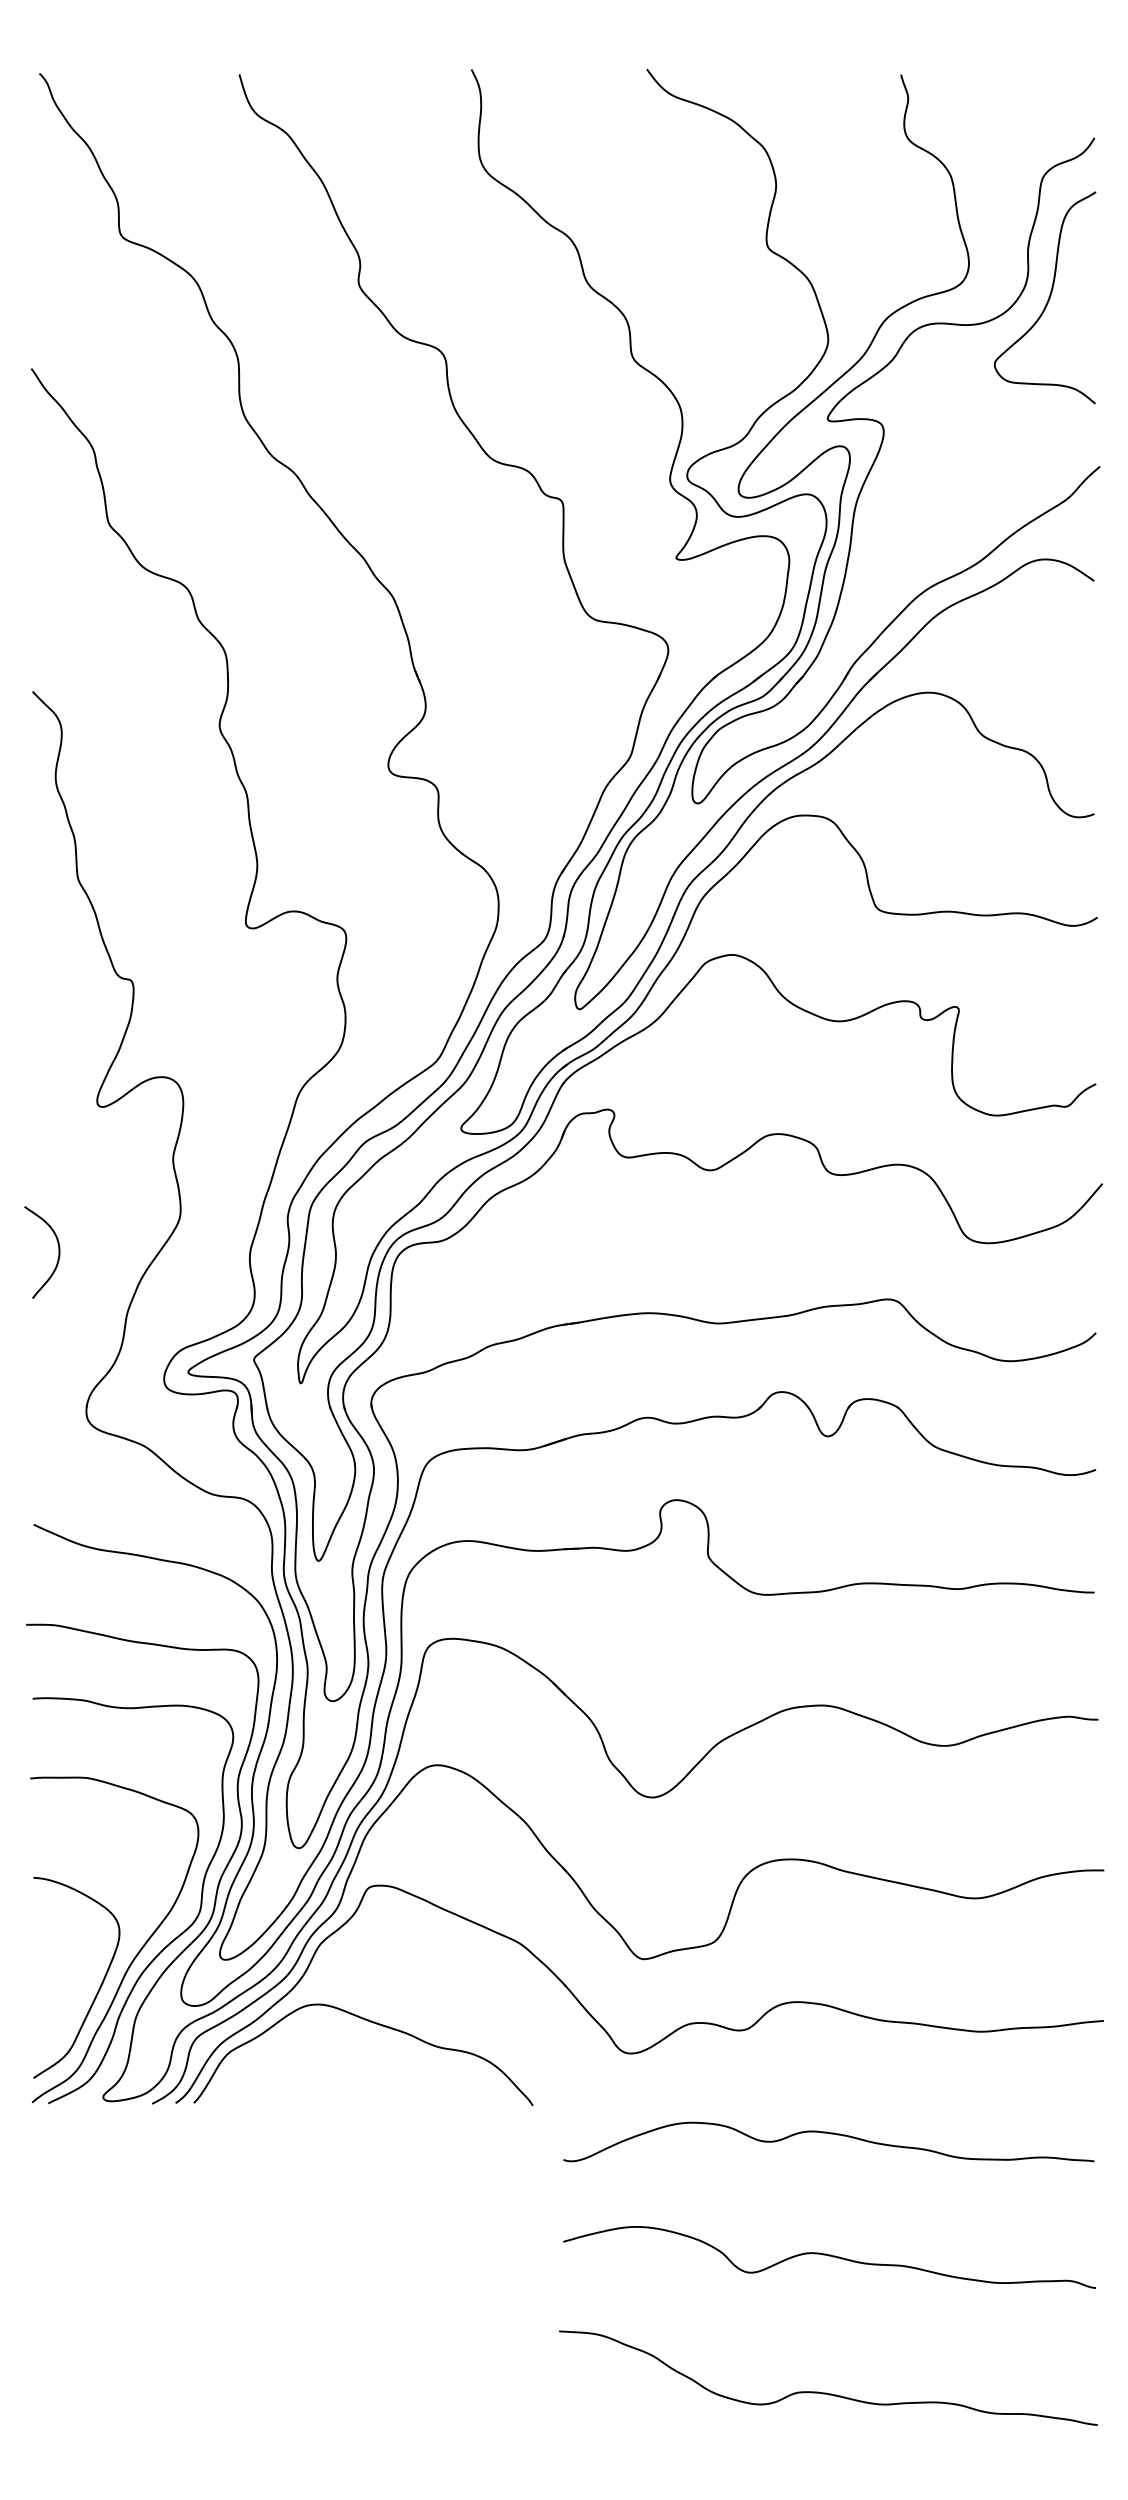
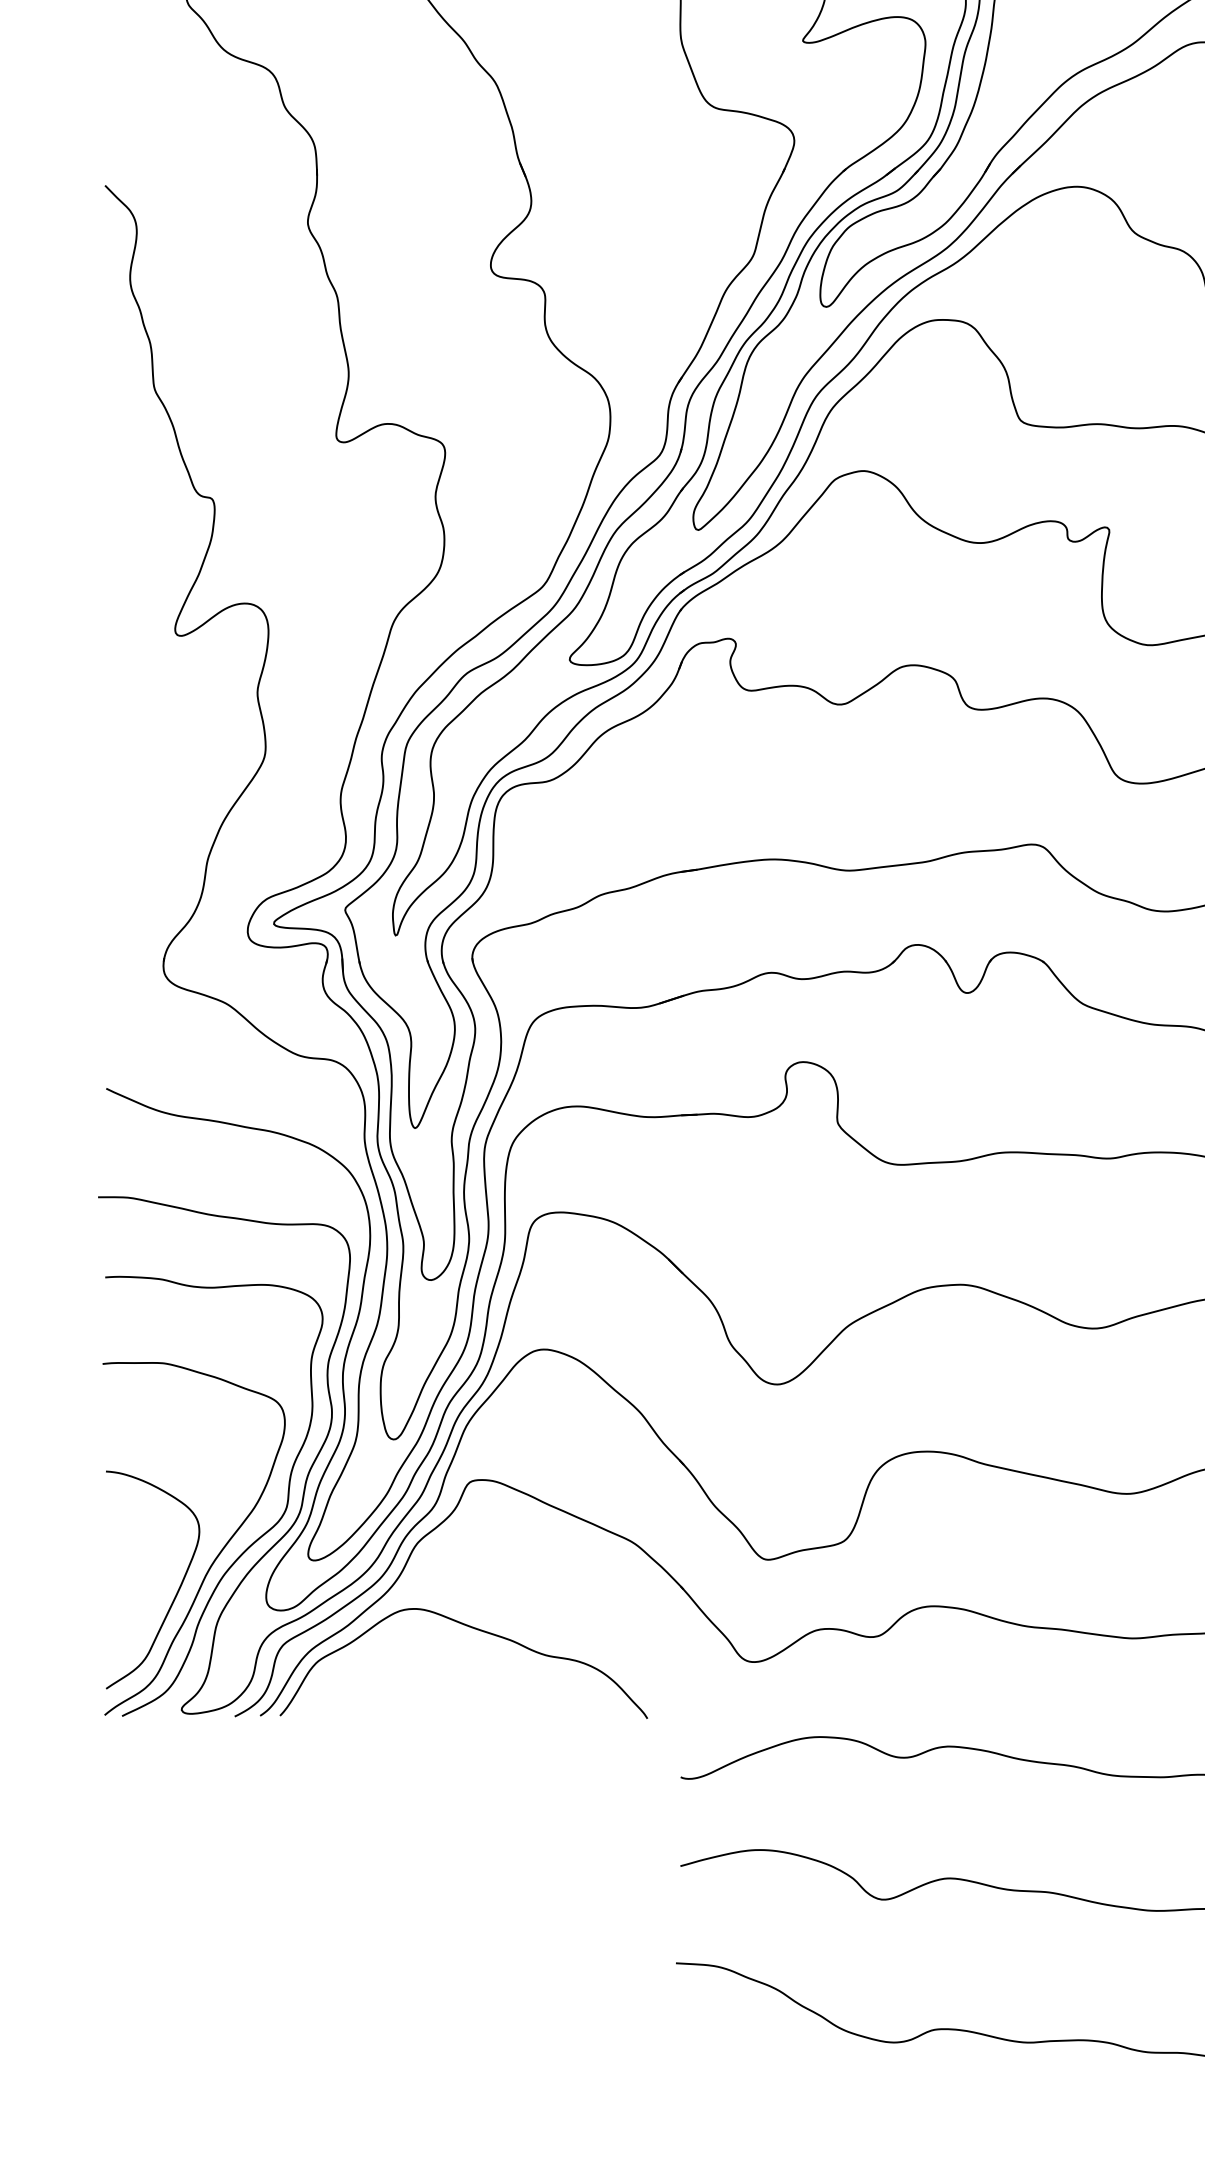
curve: (58, 1252) -> (133, 793), removed

